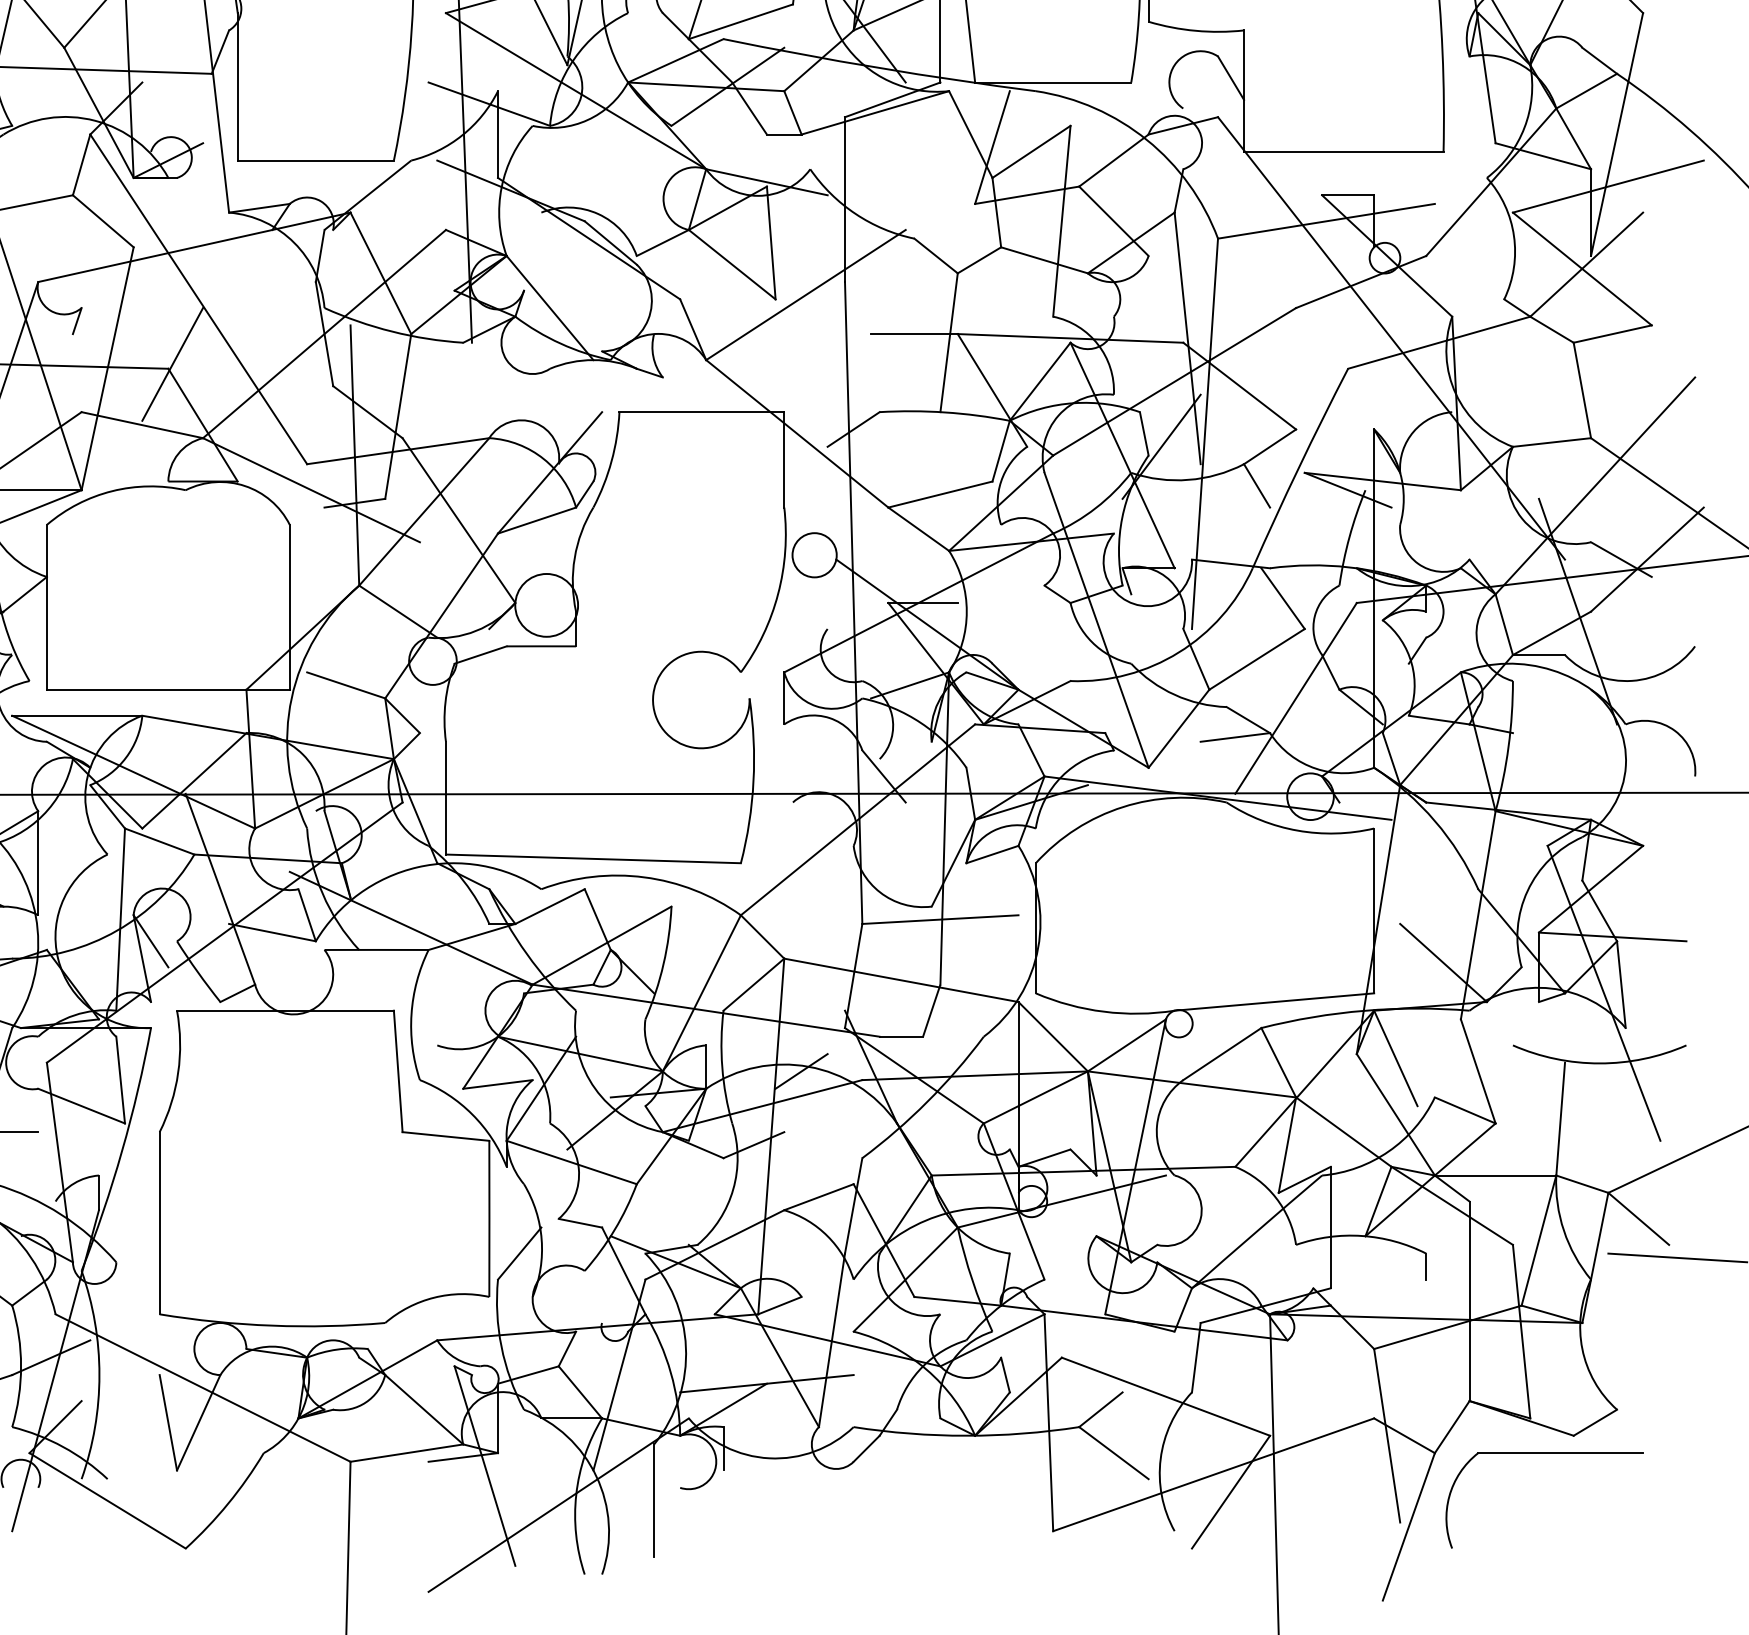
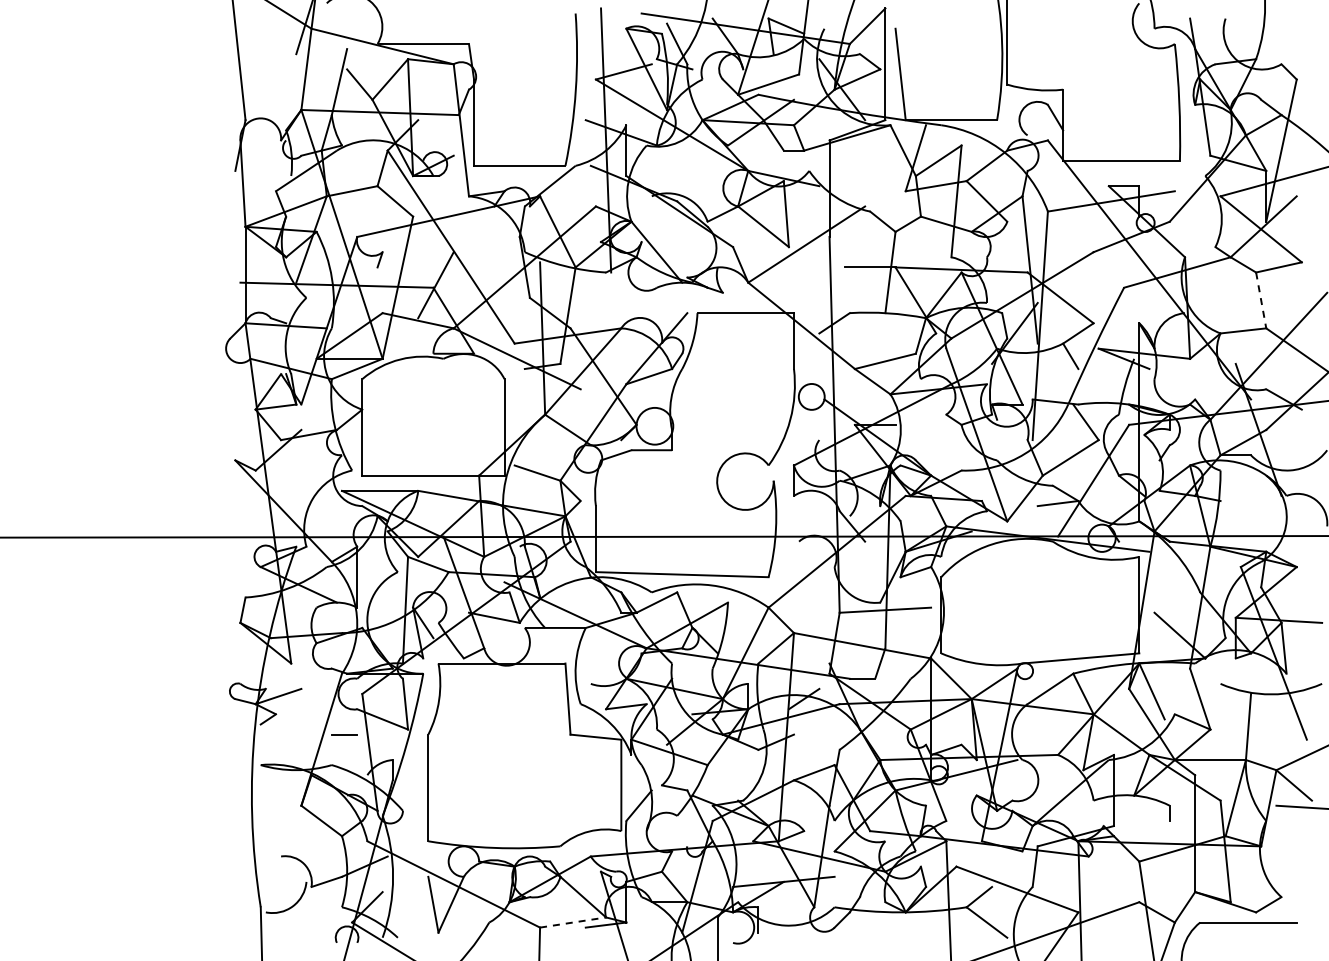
line: (1582, 390) -> (1261, 300), solid -> dashed
line: (407, 1453) -> (573, 922), solid -> dashed

